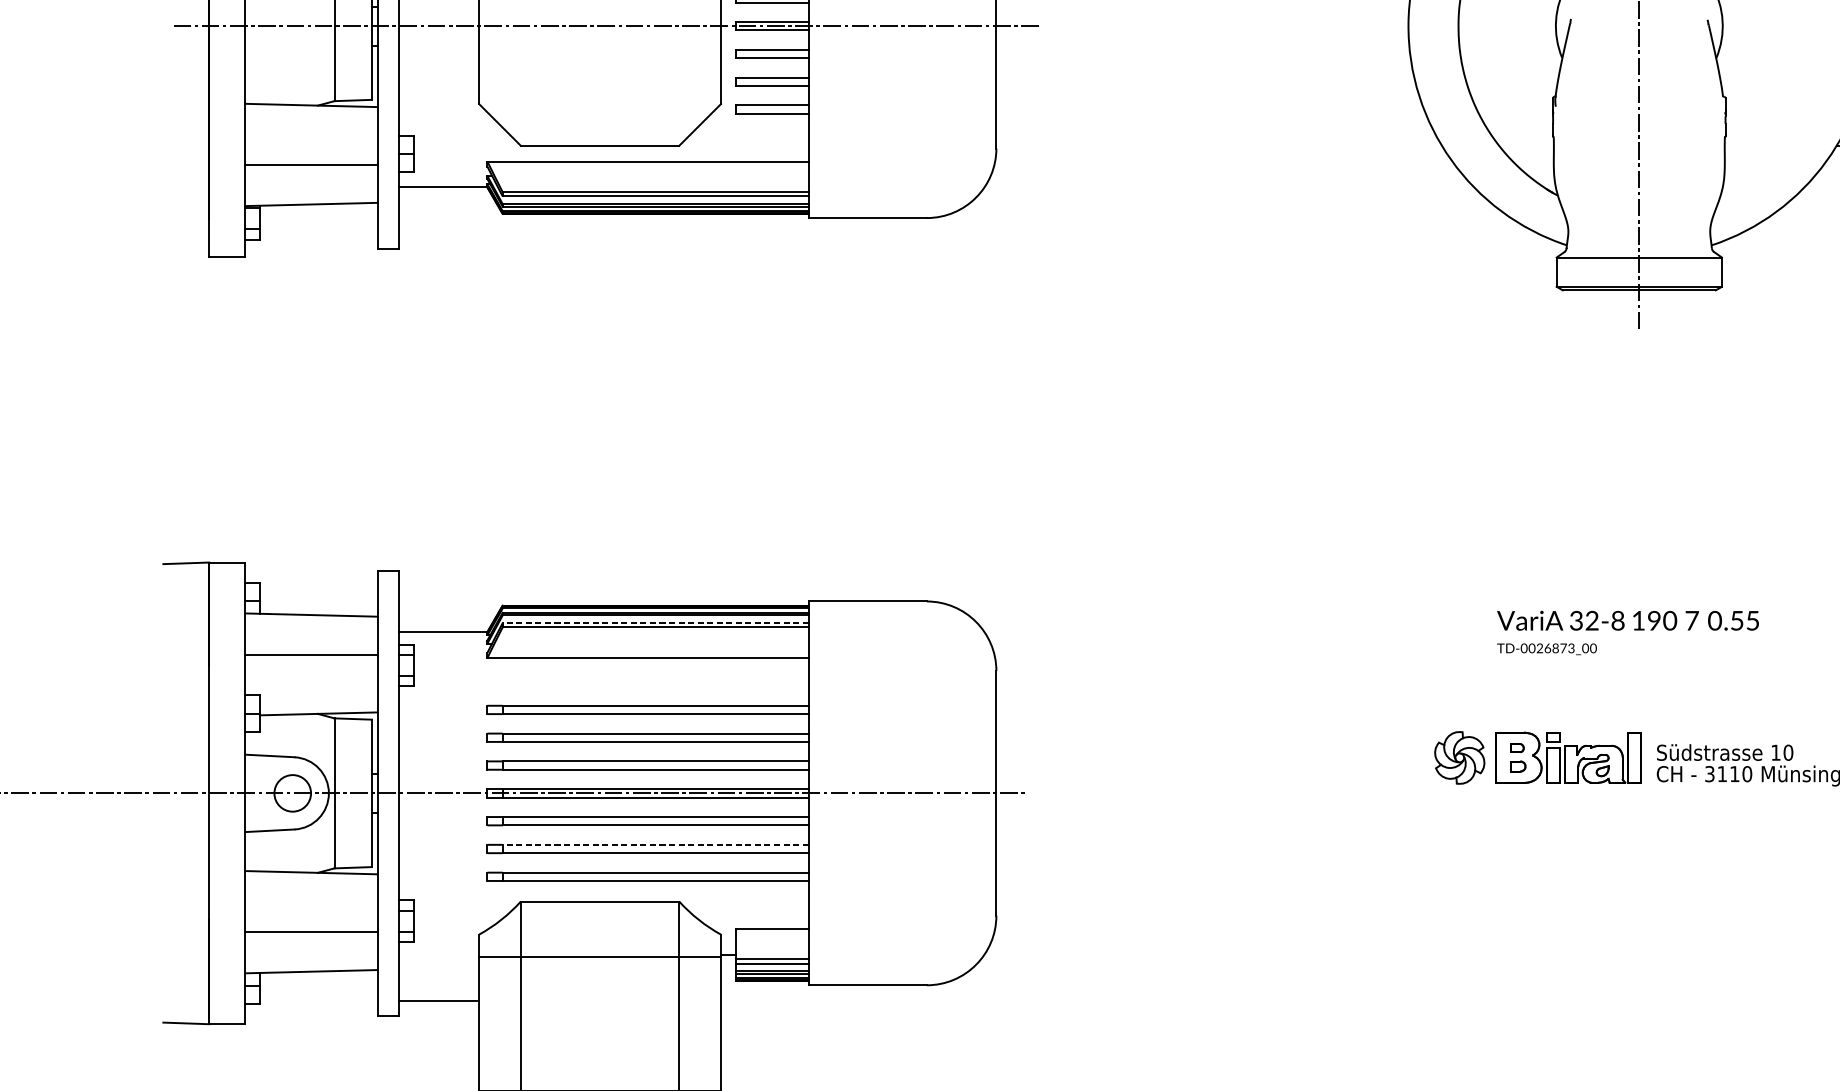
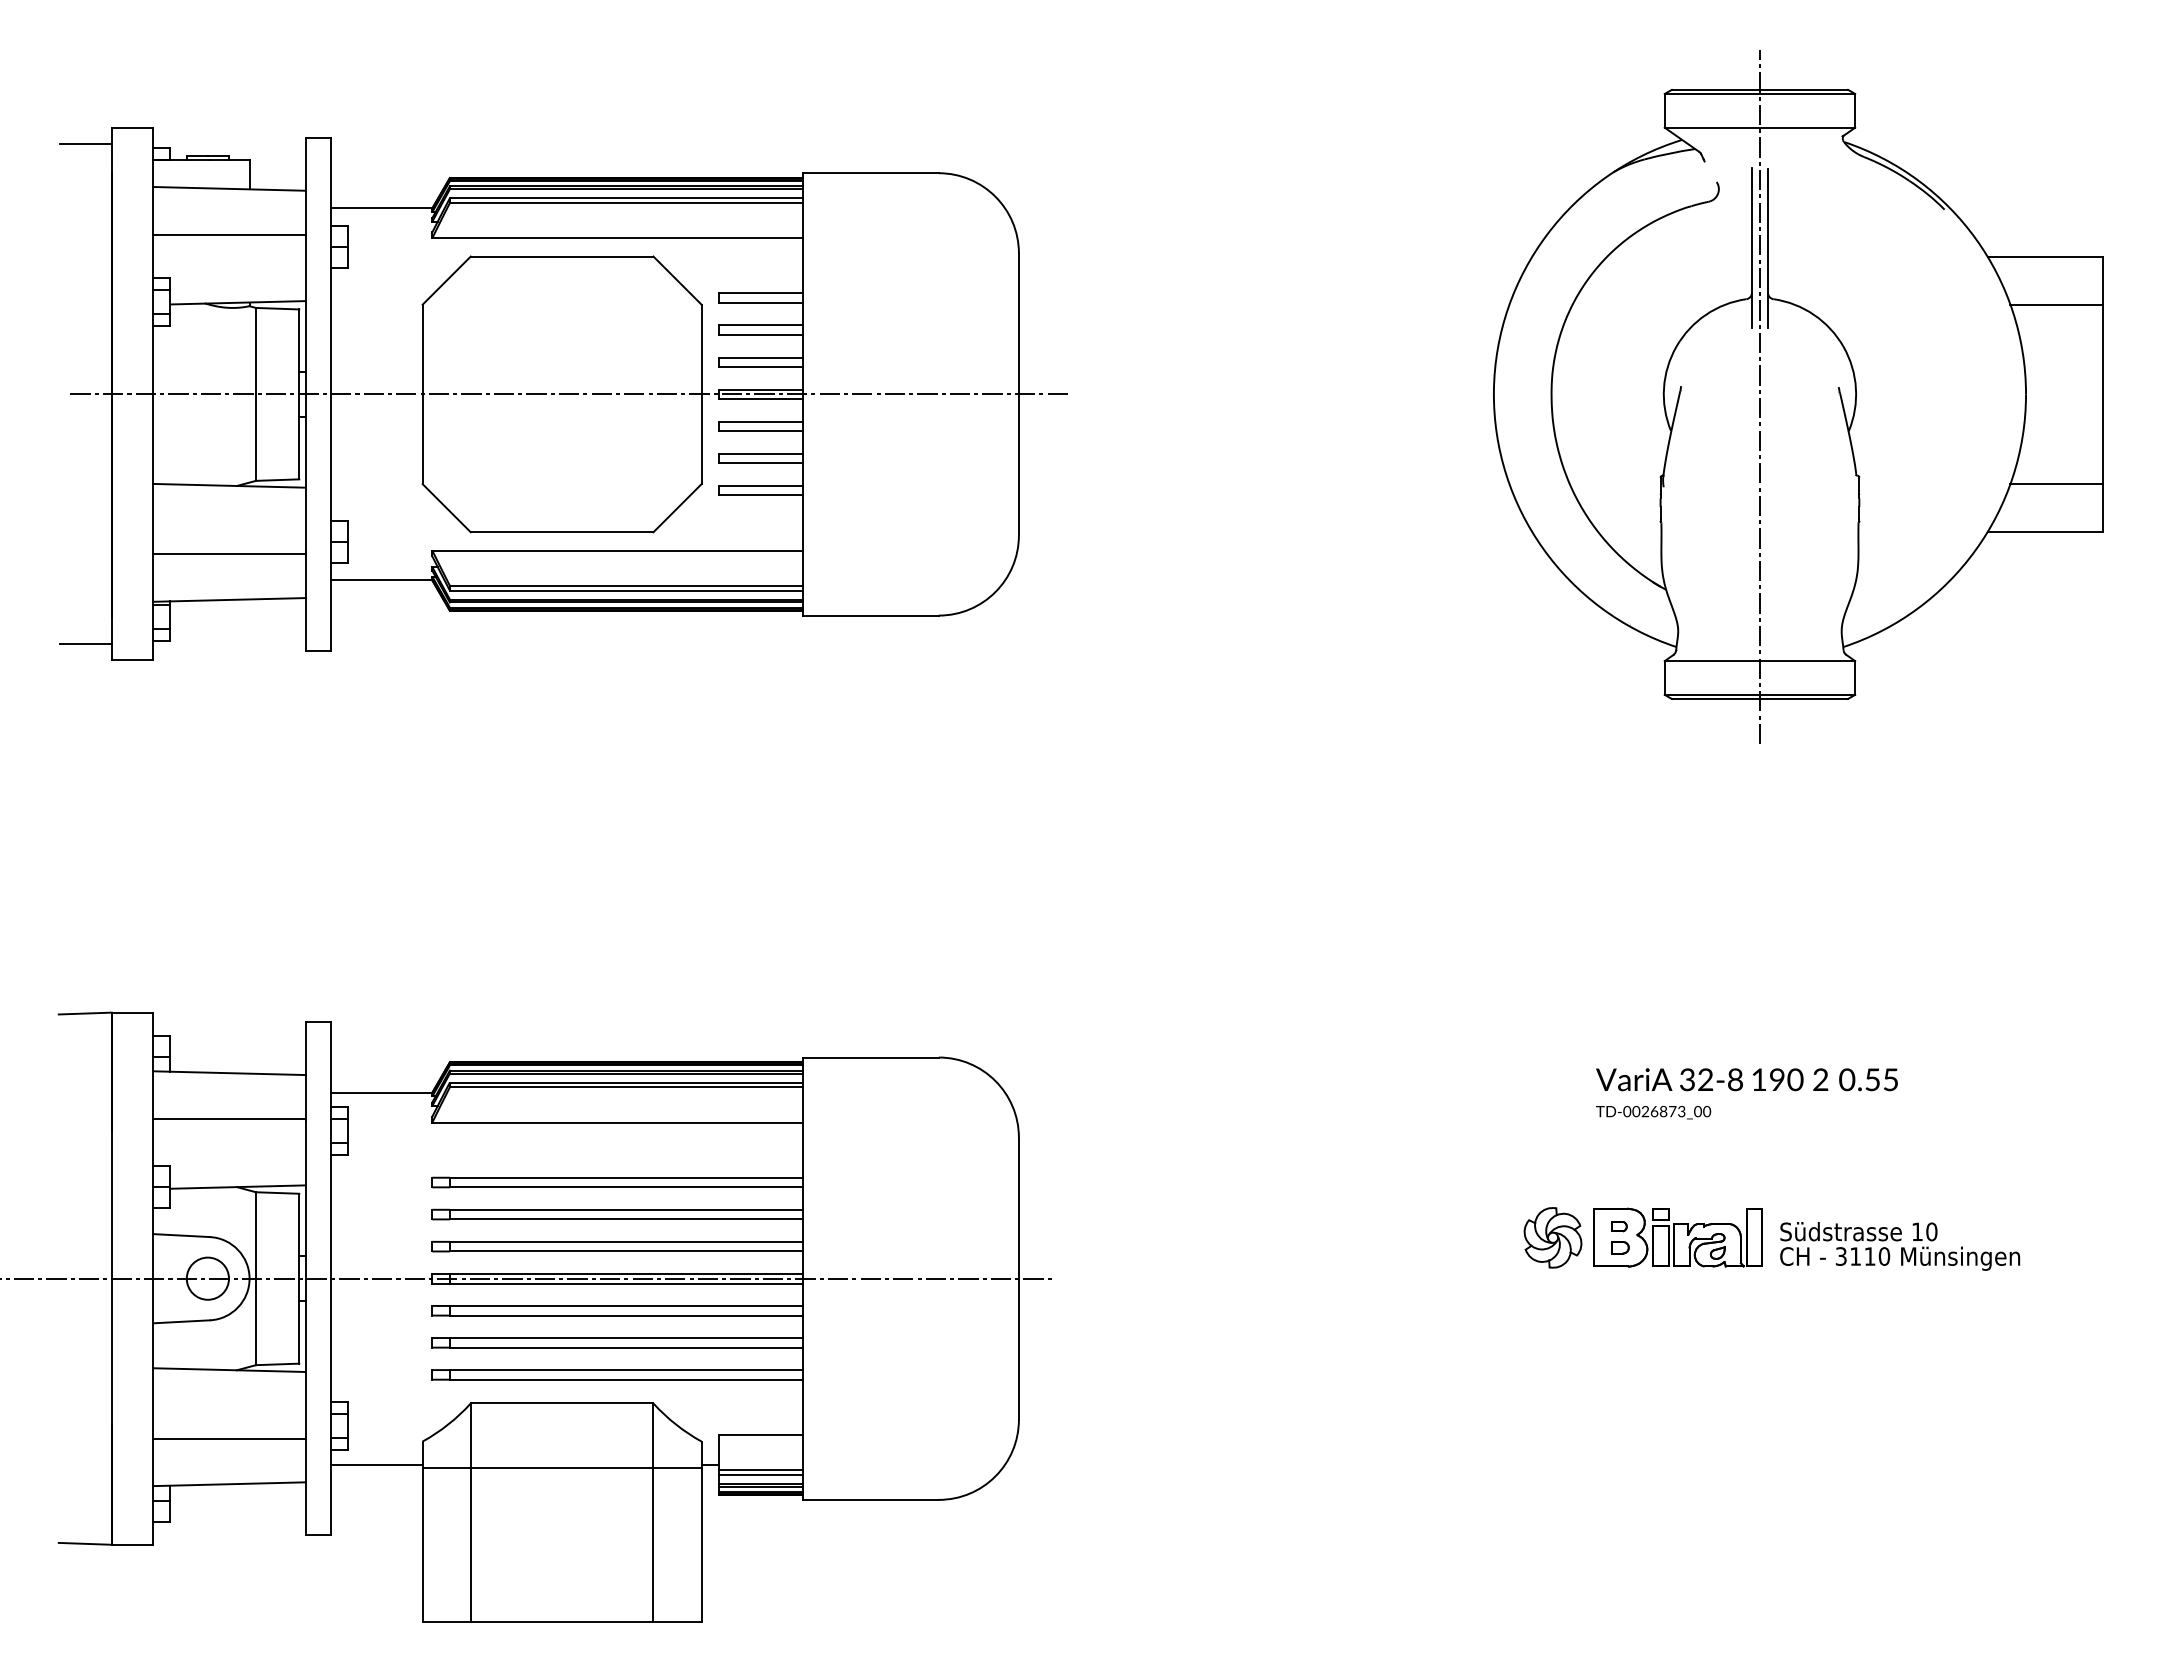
line: (186, 243) -> (85, 644), added
text: (1691, 620) -> (1820, 1079), 7 -> 2
line: (655, 623) -> (625, 1082), dashed -> solid
line: (655, 845) -> (625, 1338), dashed -> solid
line: (439, 1000) -> (376, 1464), moved

